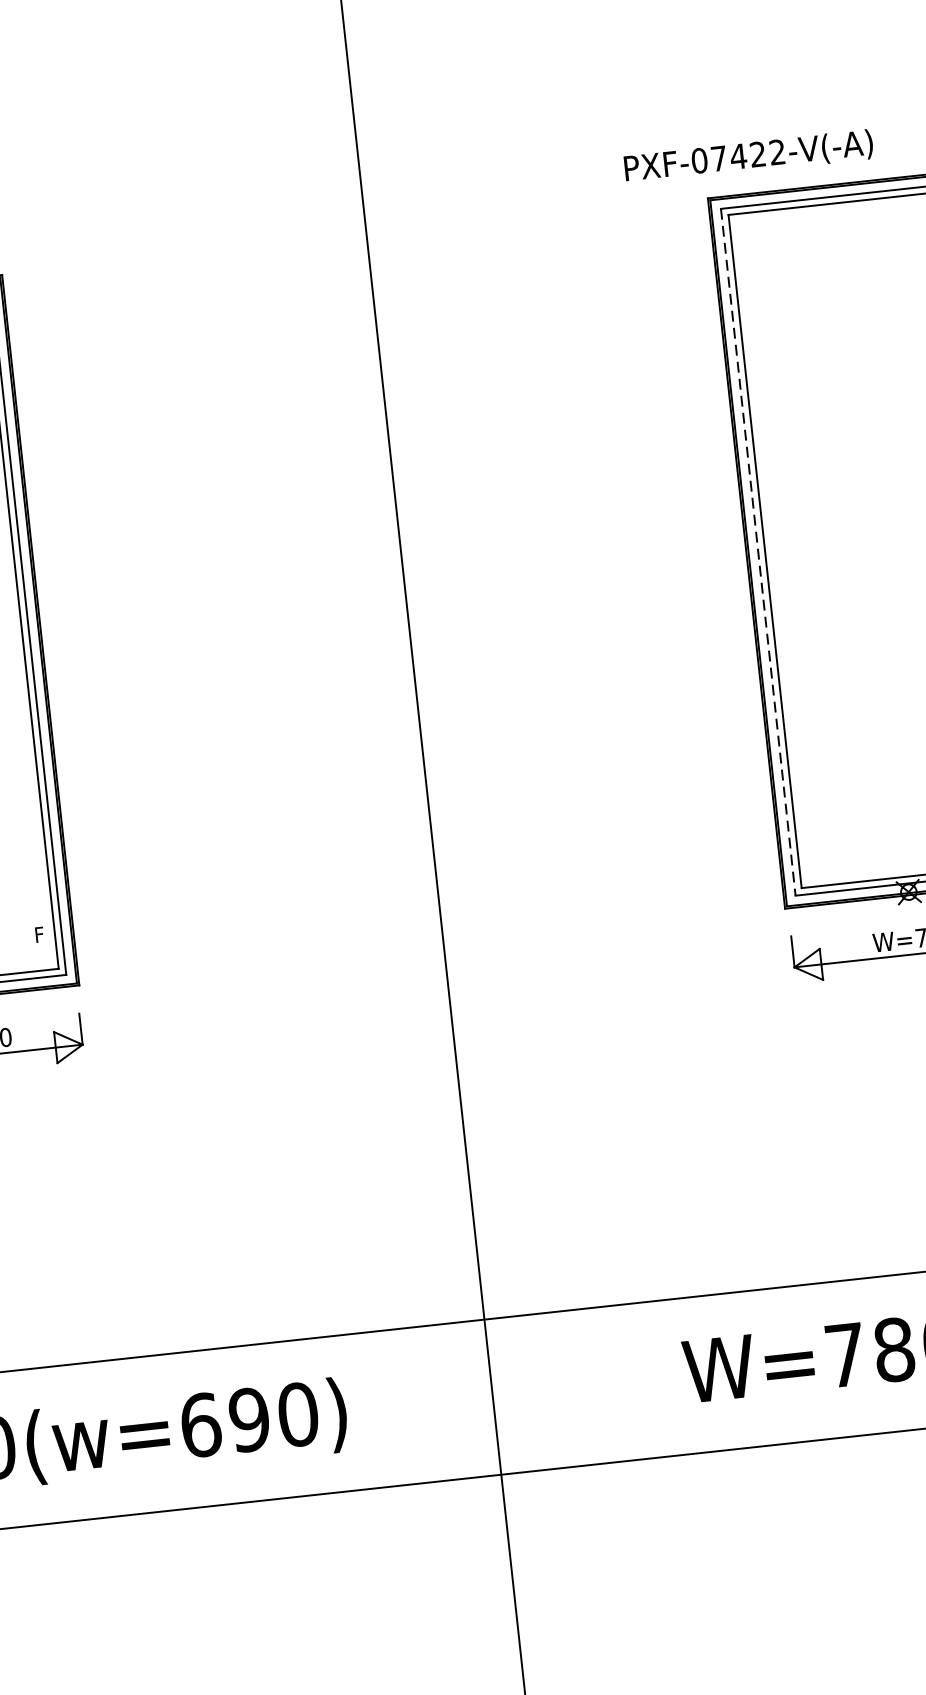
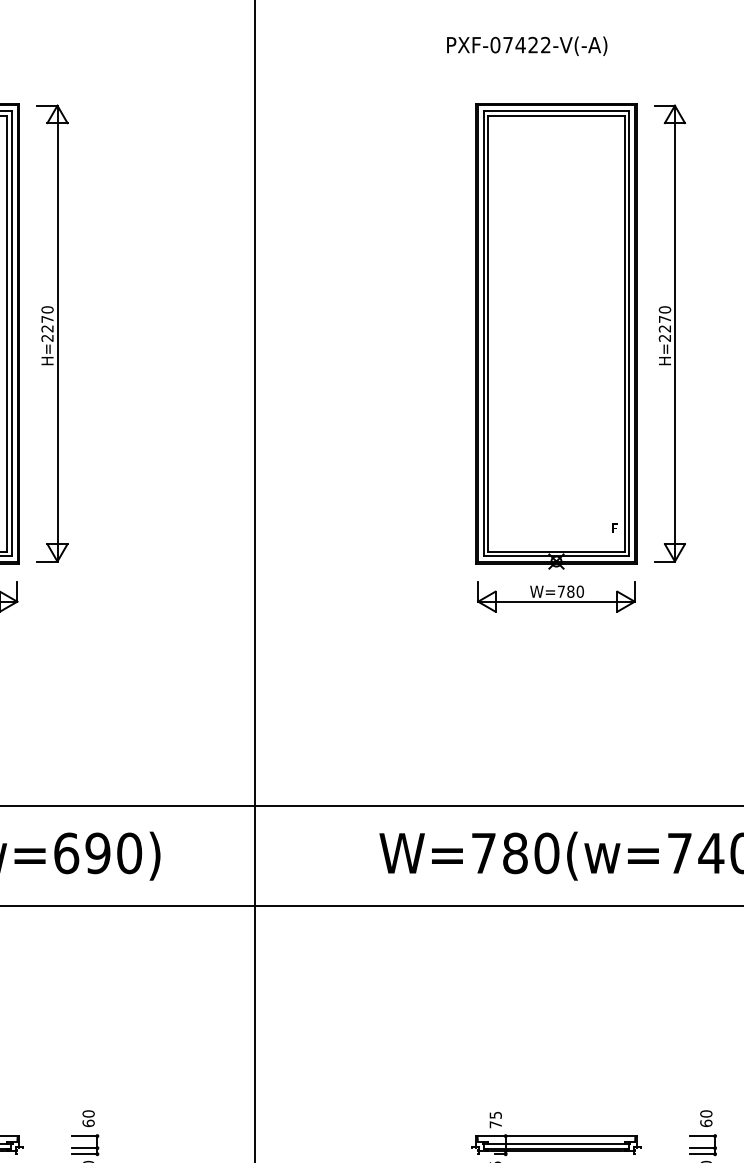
text: (749, 155) -> (527, 45), moved
line: (757, 553) -> (483, 334), dashed -> solid
part: (91, 624) -> (52, 333), added

